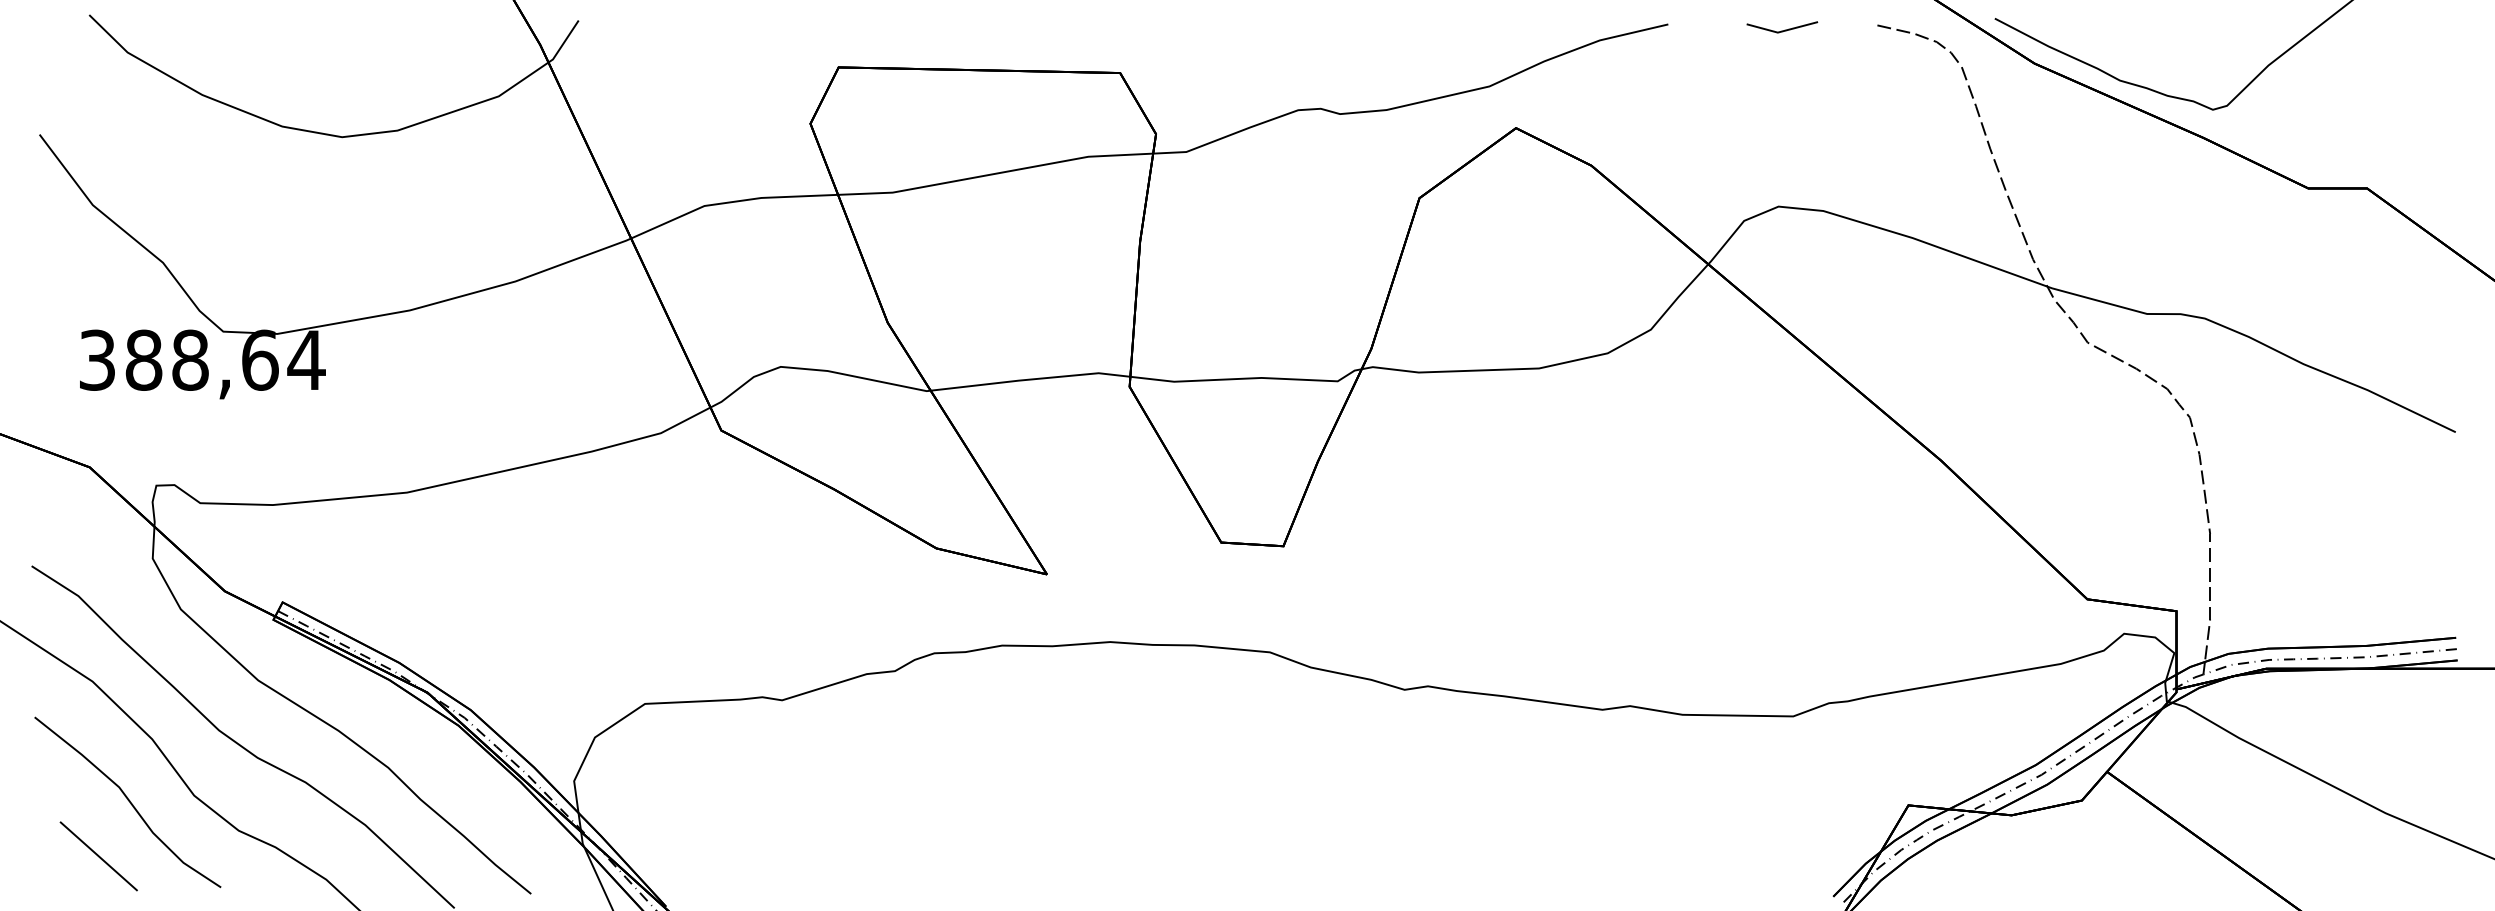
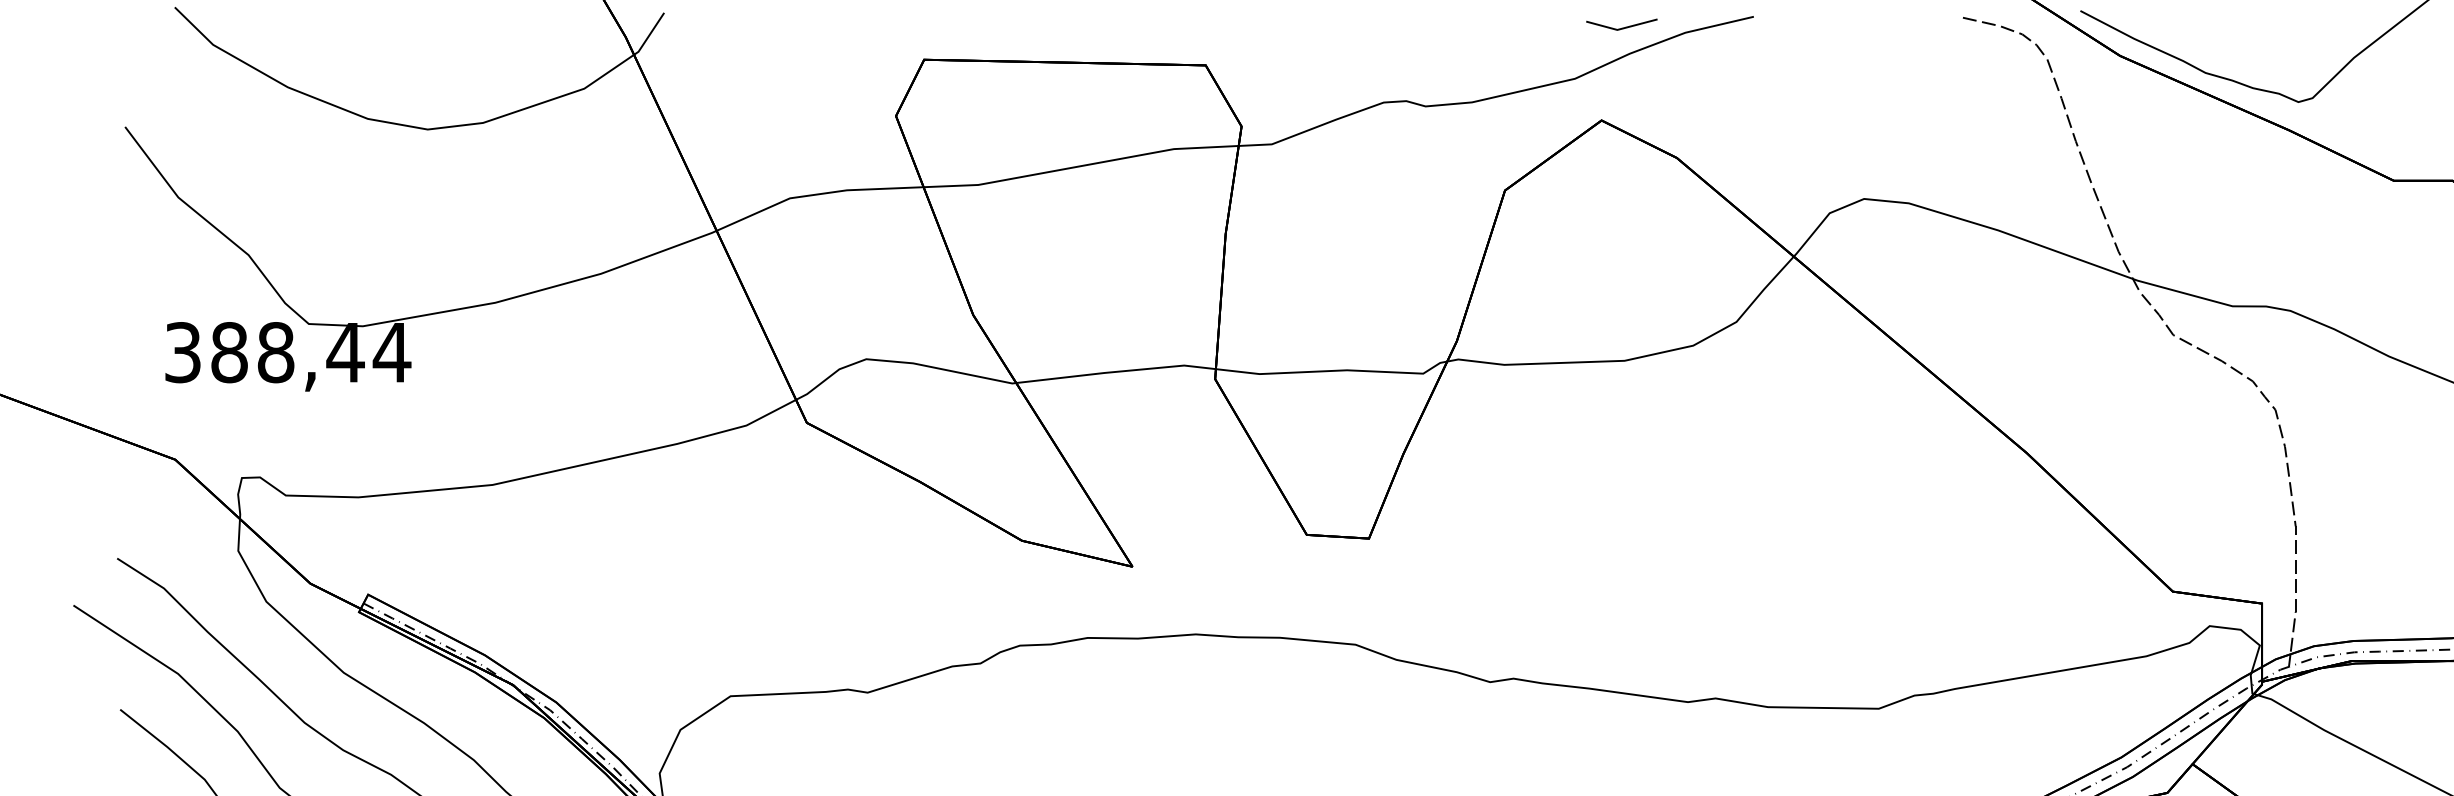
line: (1784, 29) -> (1624, 26), moved
text: (259, 359) -> (345, 351), 388,64 -> 388,44

